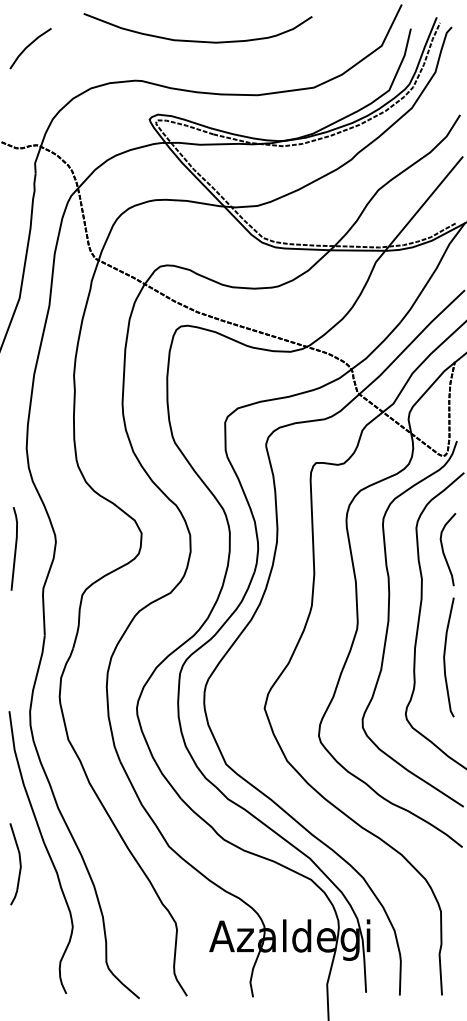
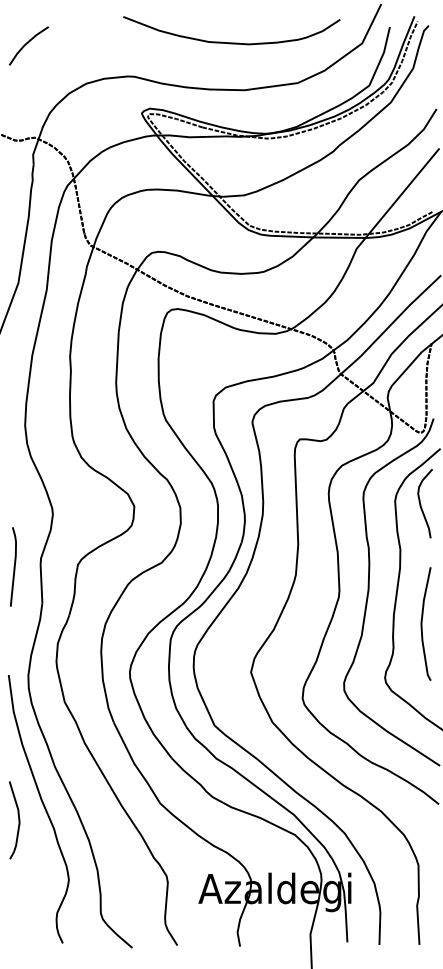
curve: (197, 40) -> (231, 42), moved
line: (14, 548) -> (13, 566), moved
curve: (444, 550) -> (421, 504), moved

